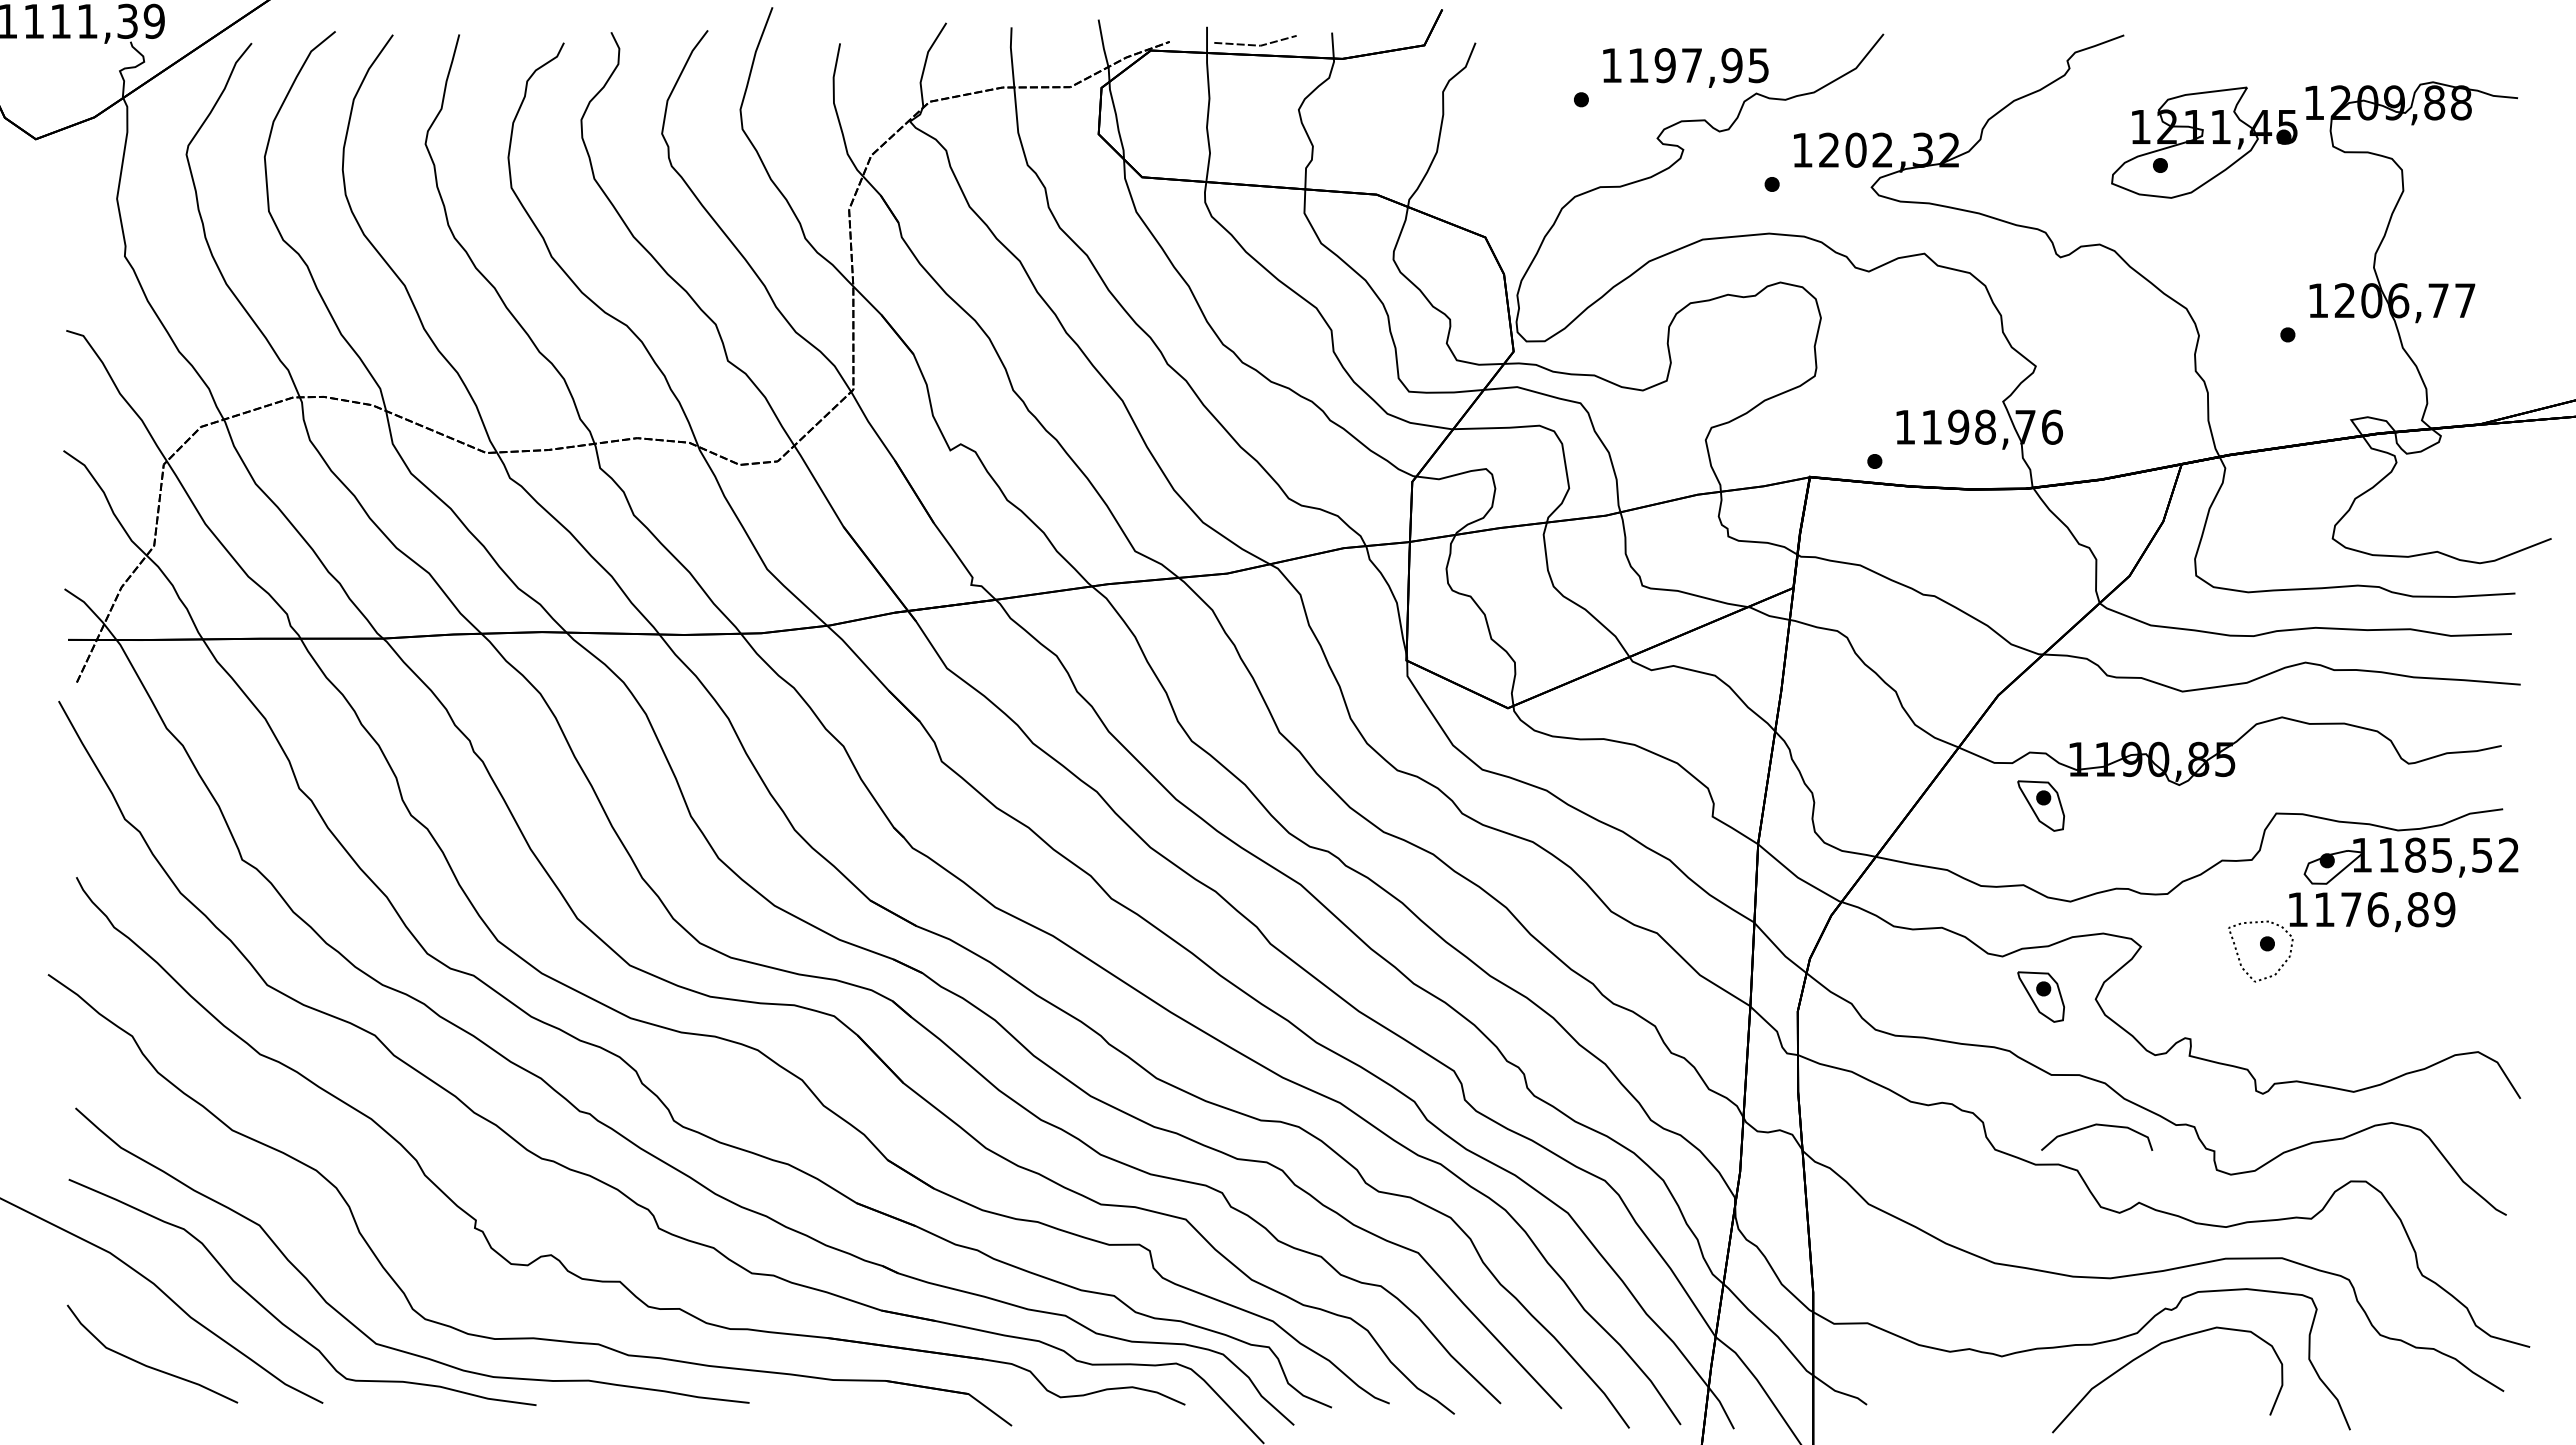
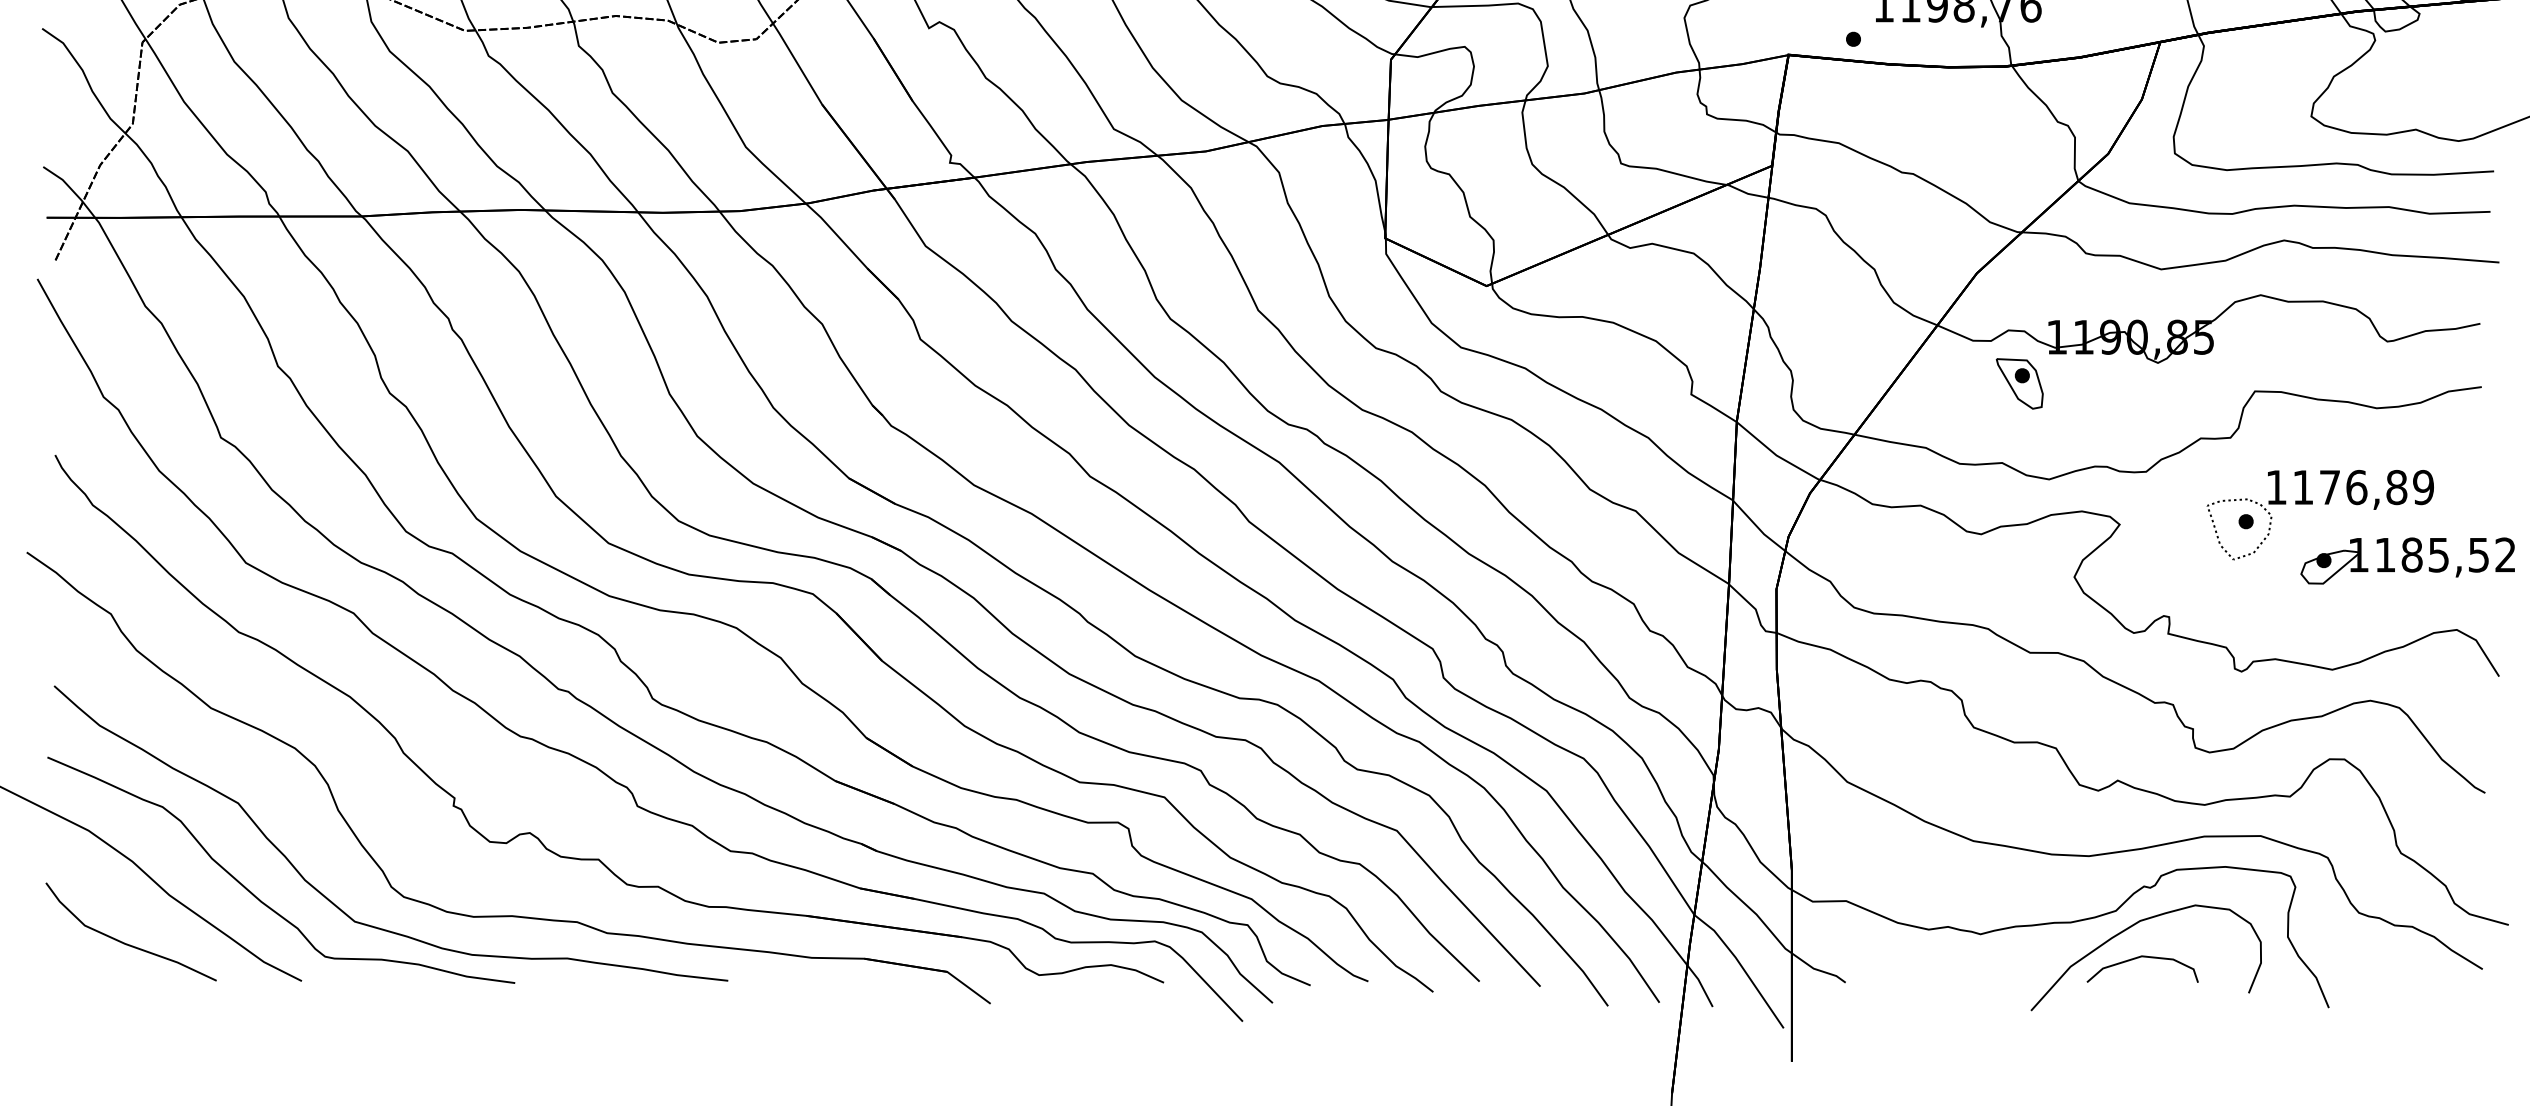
part: (2410, 860) -> (2407, 560), moved
part: (2040, 996) -> (2019, 574), removed
curve: (2093, 1126) -> (2139, 958), moved

